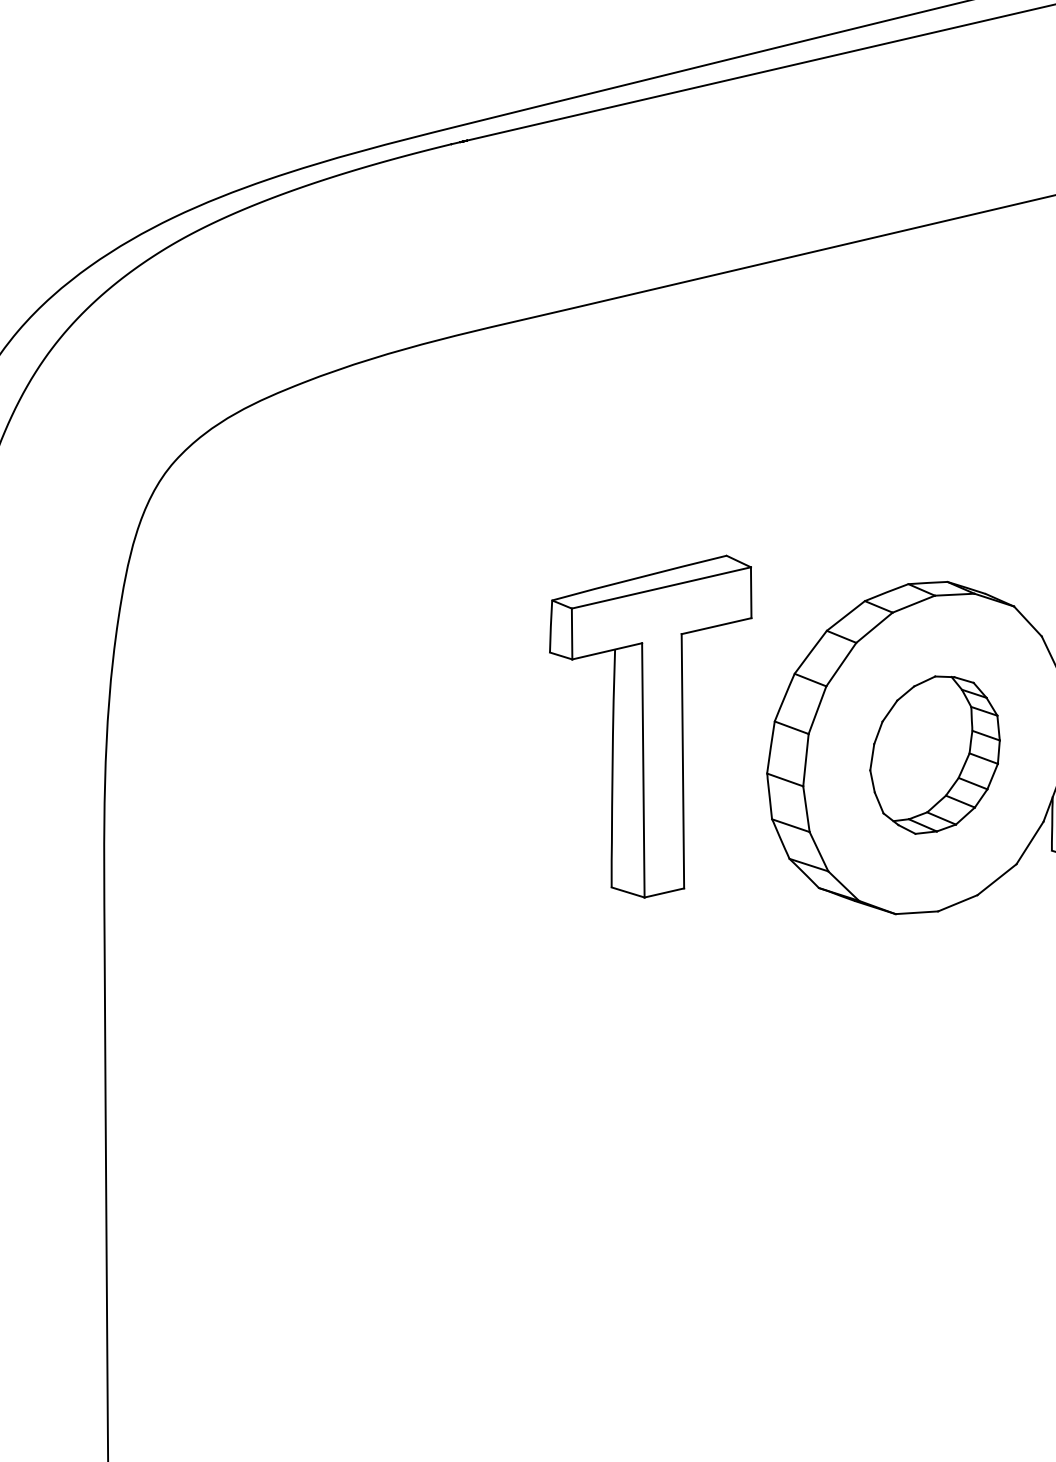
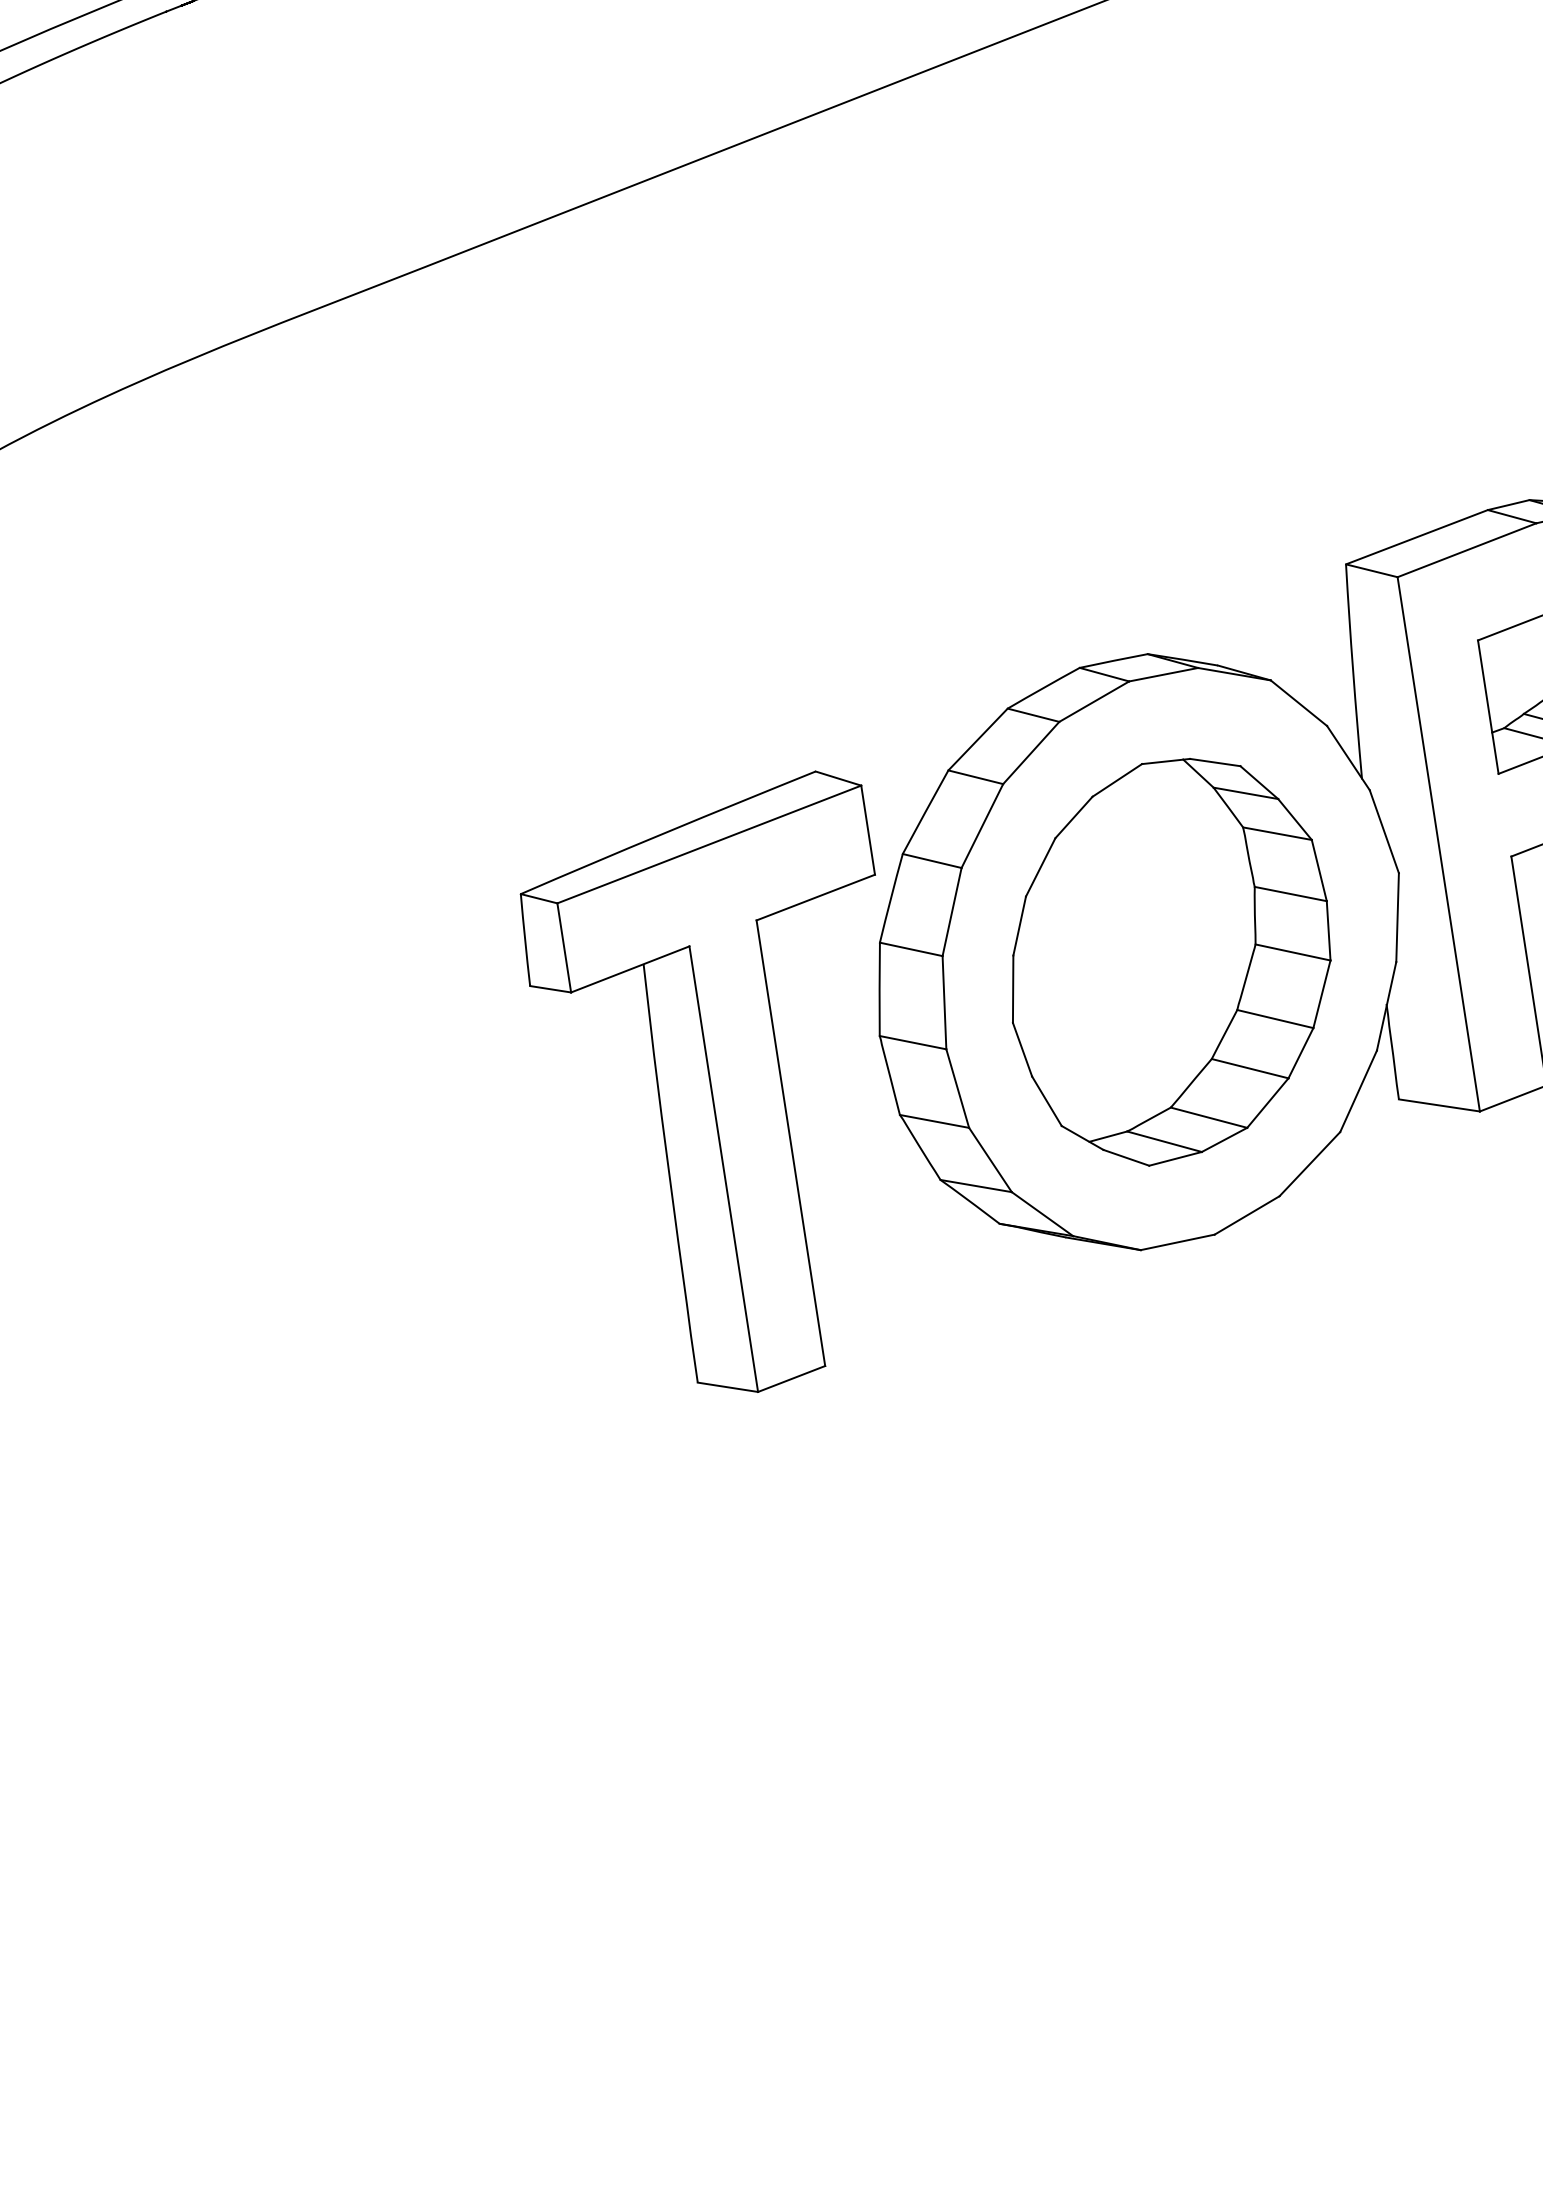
part: (650, 726) -> (725, 1090), moved
part: (934, 754) -> (1168, 960), size x1.43

